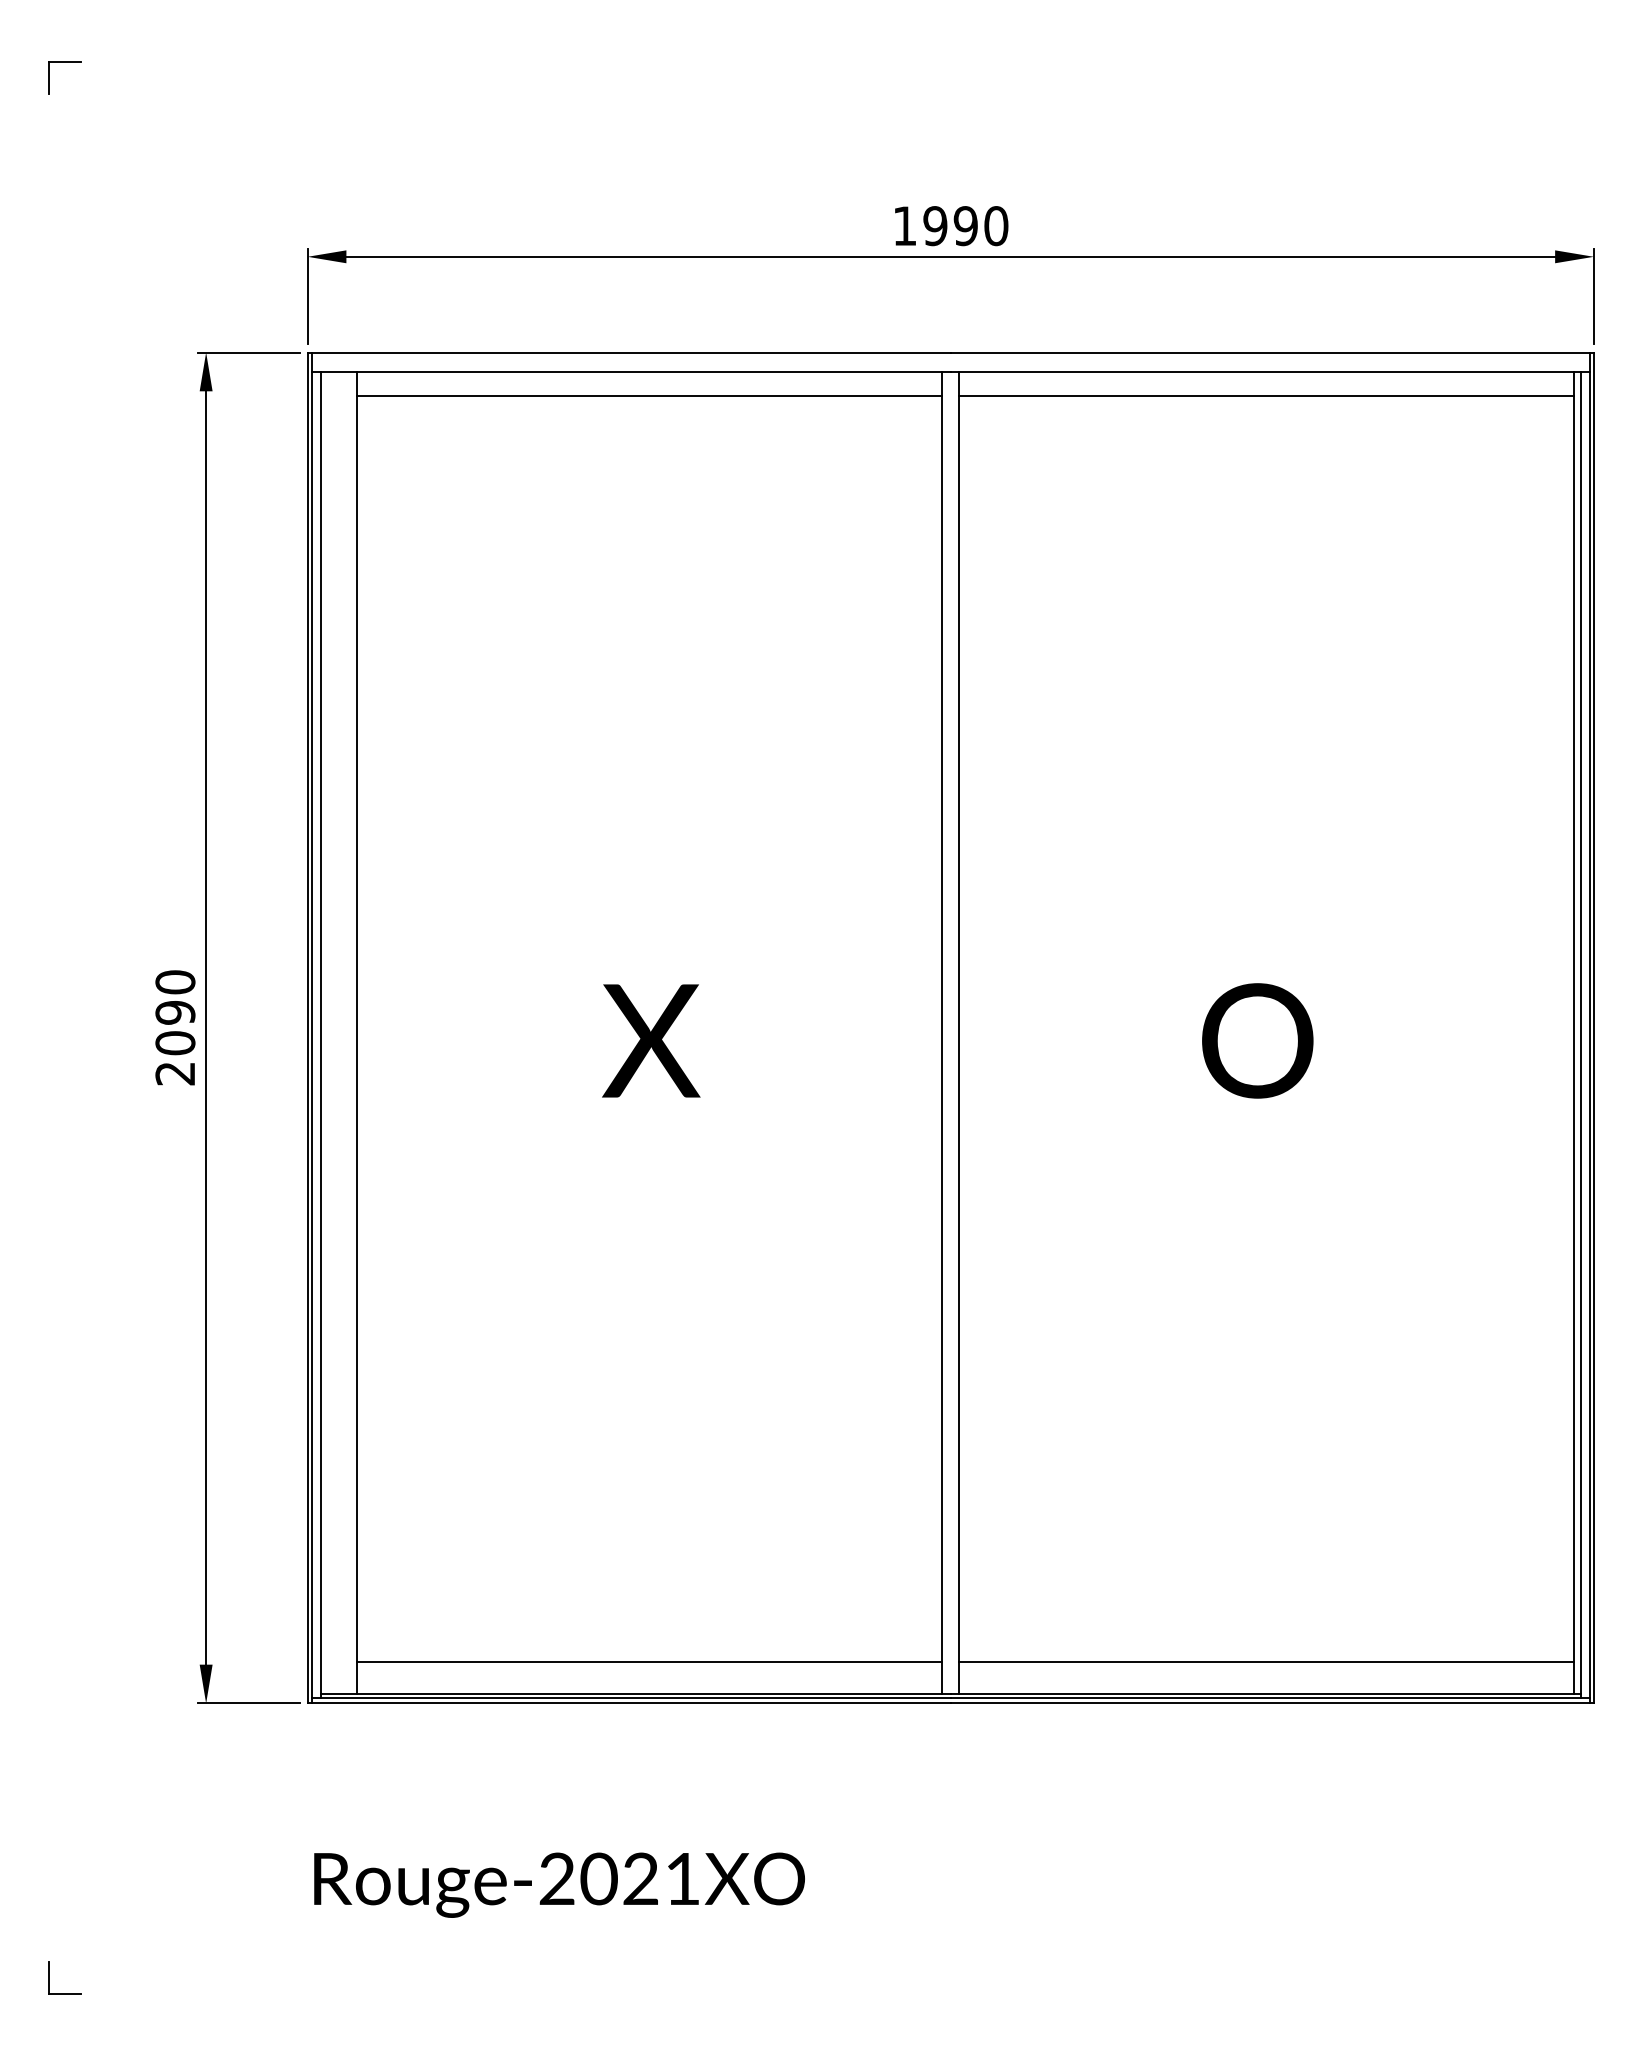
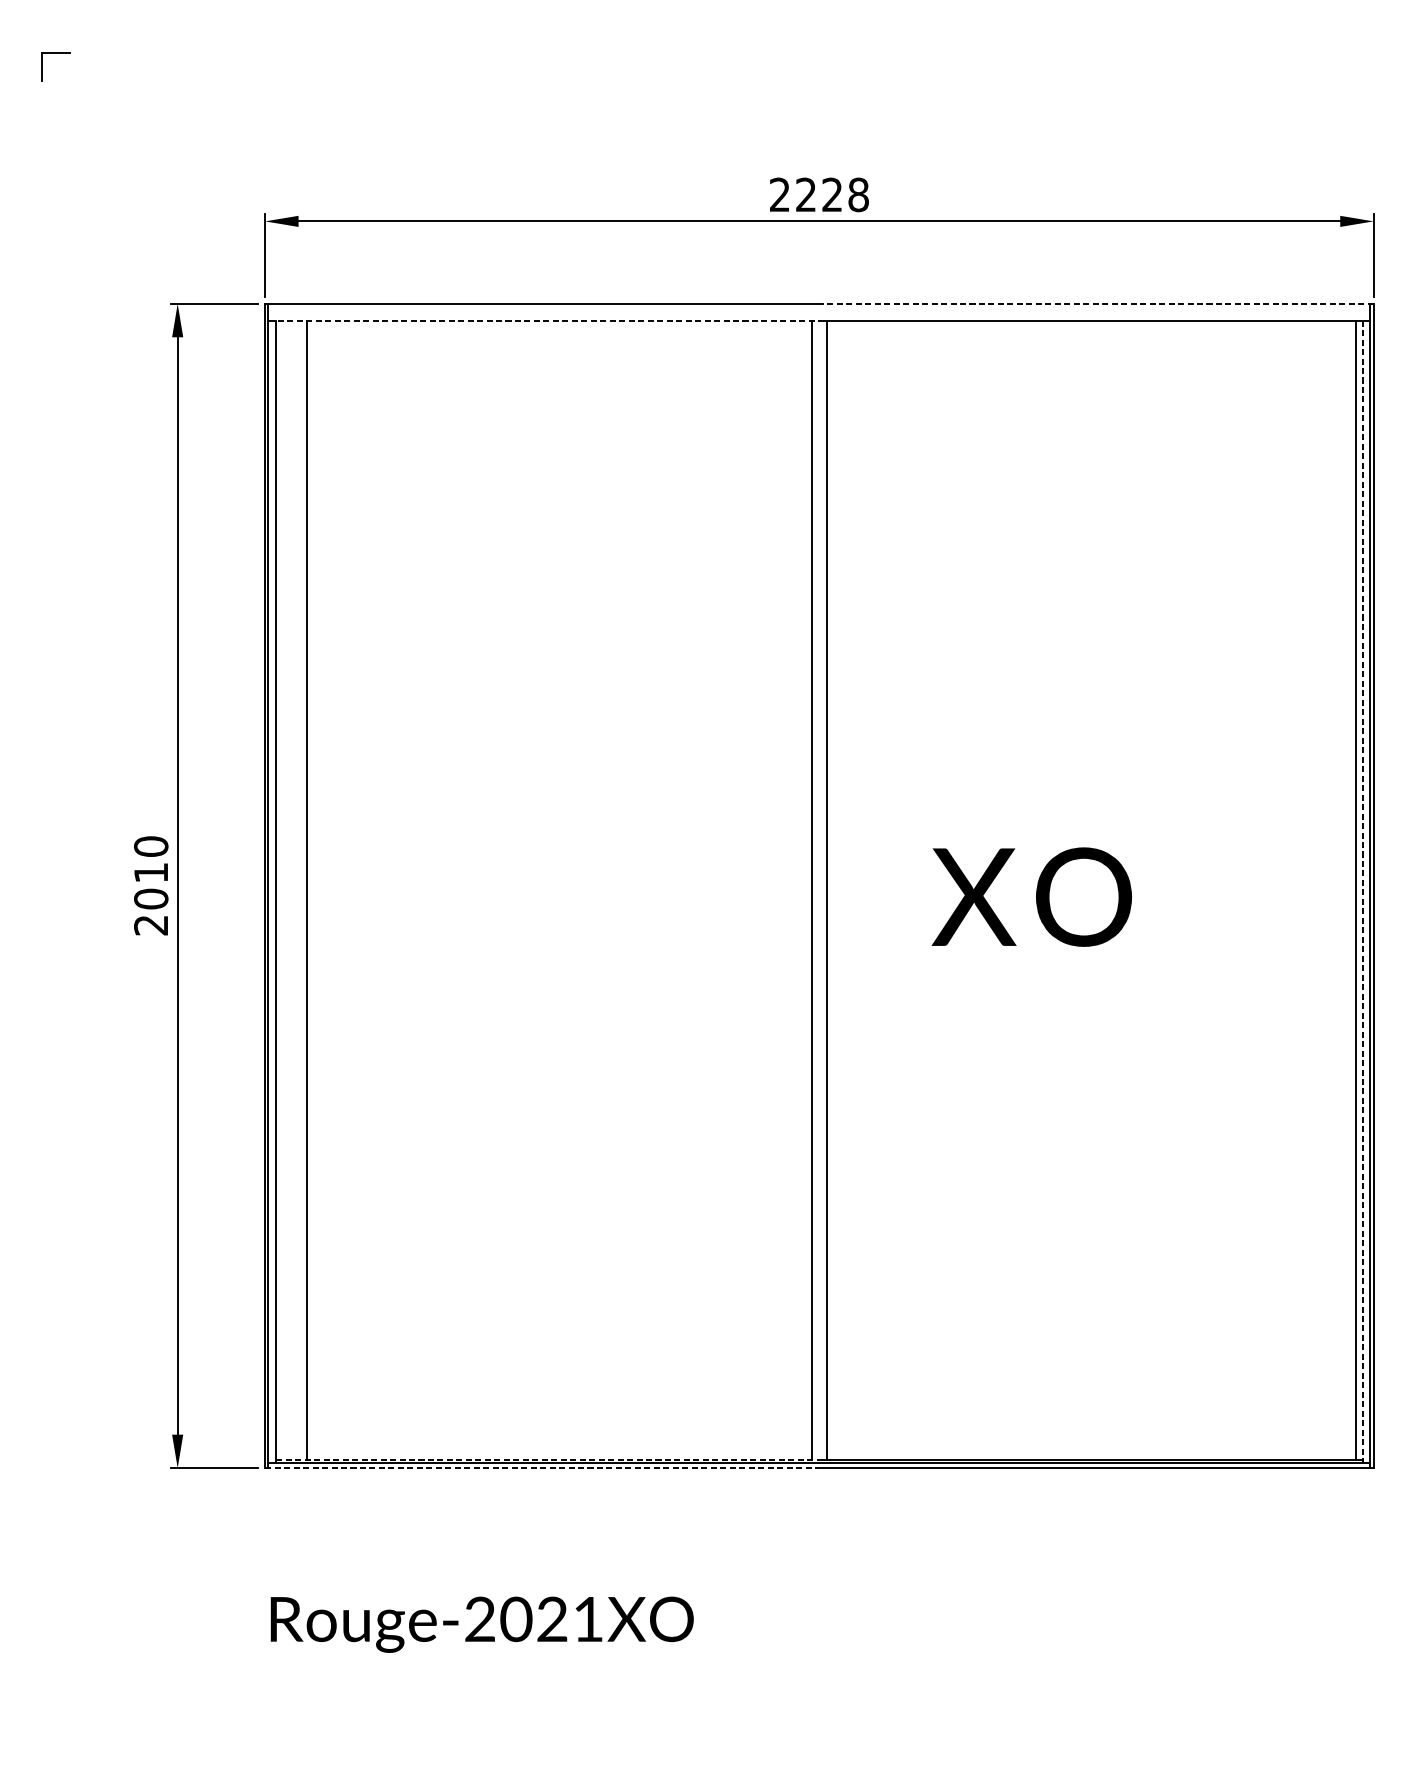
text: (950, 226) -> (819, 195), 1990 -> 2228
line: (1272, 352) -> (1096, 303), solid -> dashed
line: (631, 371) -> (544, 320), solid -> dashed
line: (649, 395) -> (559, 340), removed
line: (1266, 395) -> (1091, 340), removed
text: (175, 1012) -> (151, 872), 2090 -> 2010
line: (1580, 1034) -> (1362, 891), solid -> dashed
text: (651, 1040) -> (974, 896), moved
line: (649, 1661) -> (559, 1431), removed
line: (1266, 1661) -> (1091, 1431), removed
line: (636, 1693) -> (548, 1459), solid -> dashed
line: (629, 1703) -> (542, 1468), solid -> dashed
part: (49, 1977) -> (42, 1704), removed

